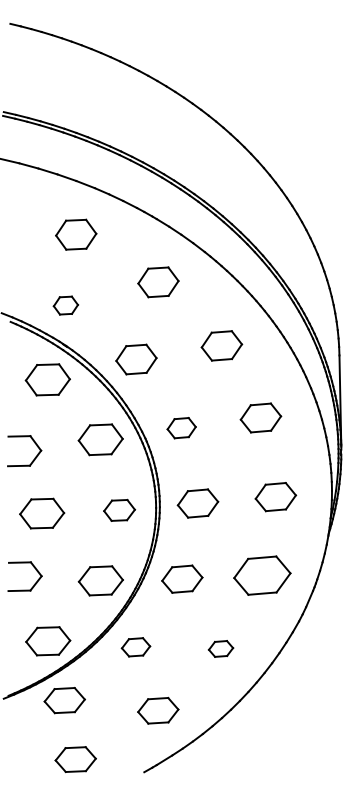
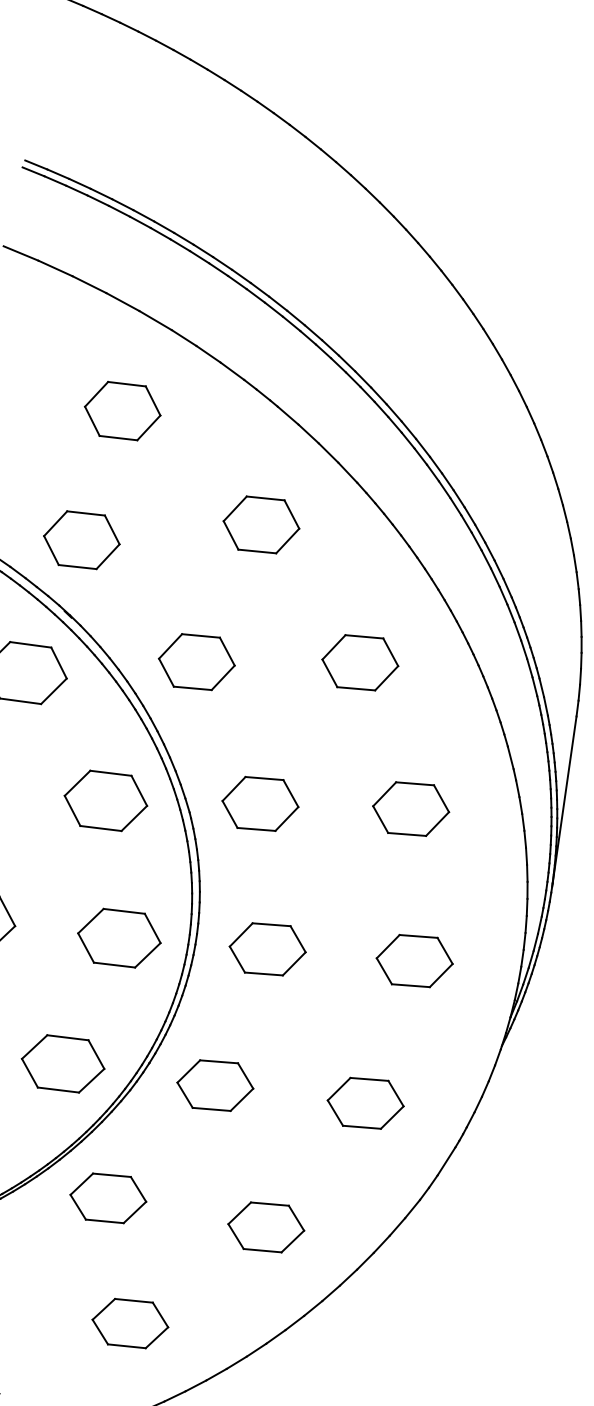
part: (65, 305) -> (81, 539), size x1.67
part: (181, 427) -> (260, 802), size x1.43
part: (119, 510) -> (119, 938), size x1.43
part: (262, 575) -> (365, 1103), size x0.71
part: (135, 647) -> (107, 1198), size x1.43
part: (220, 648) -> (265, 1226), size x1.67

